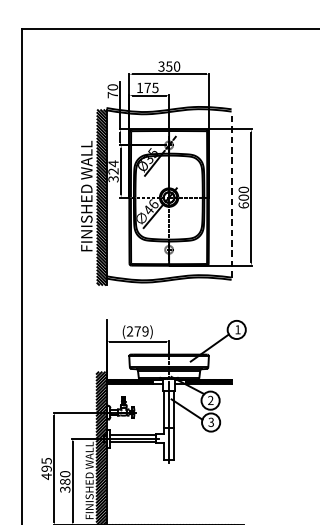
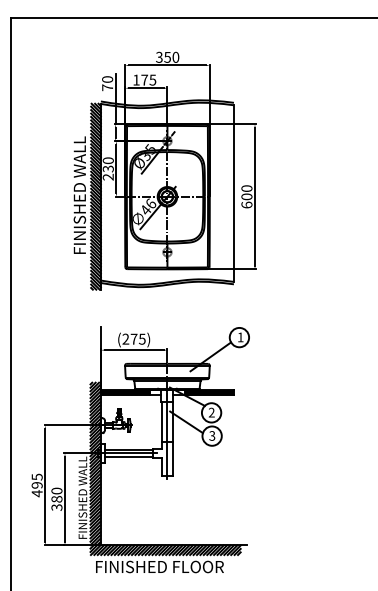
text: (112, 171) -> (107, 168), 324 -> 230
line: (231, 194) -> (233, 193), dashed -> solid
text: (144, 330) -> (141, 338), (279) -> (275)

